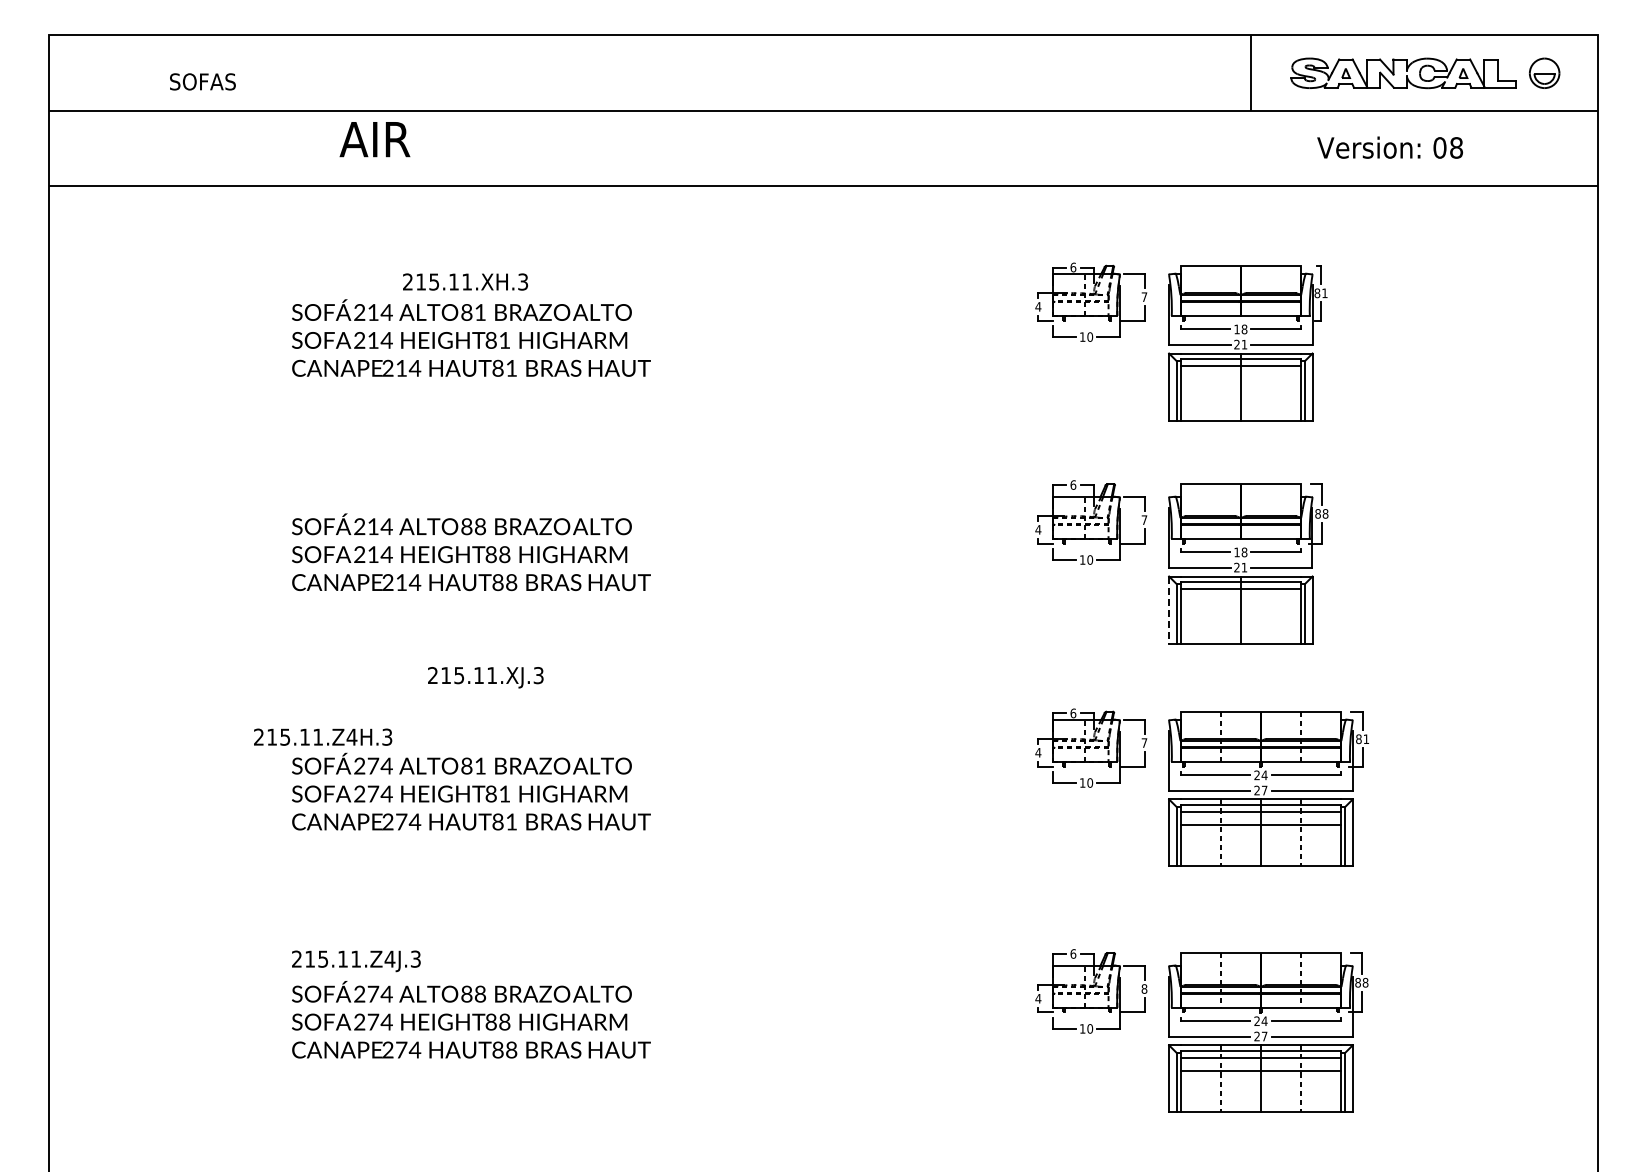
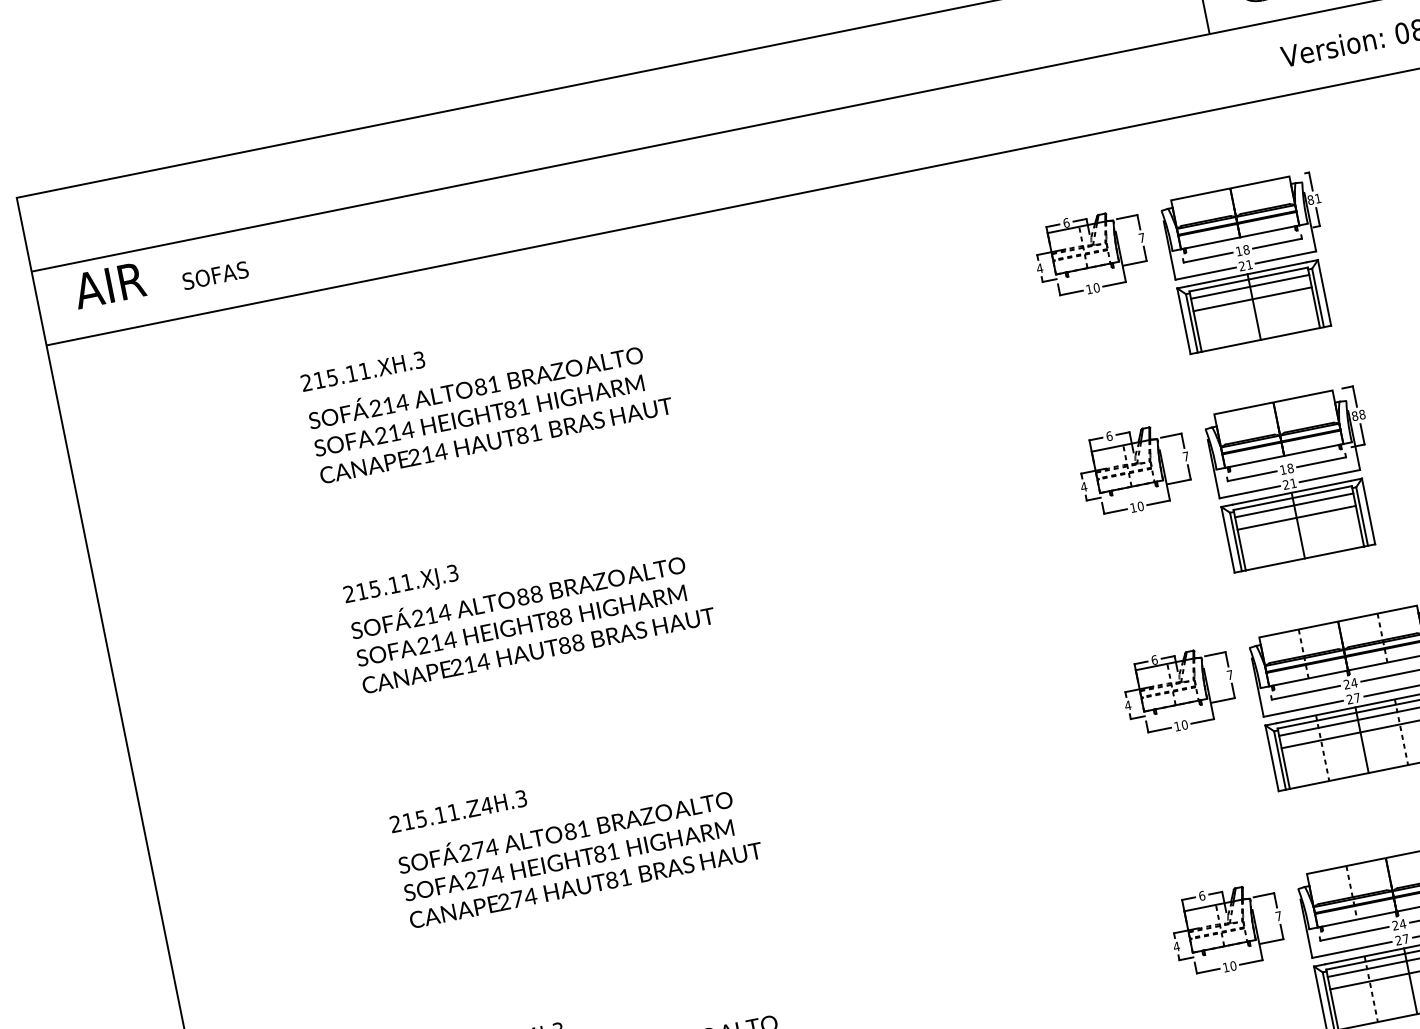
text: (202, 81) -> (215, 275), moved
text: (374, 139) -> (109, 285), moved
text: (465, 281) -> (362, 370), moved
line: (1240, 379) -> (1252, 299), added
line: (1240, 602) -> (1296, 518), added
line: (1169, 610) -> (1228, 540), dashed -> solid
text: (485, 677) -> (401, 585), moved
text: (323, 736) -> (458, 810), moved
text: (1144, 988) -> (1278, 915), 8 -> 7

